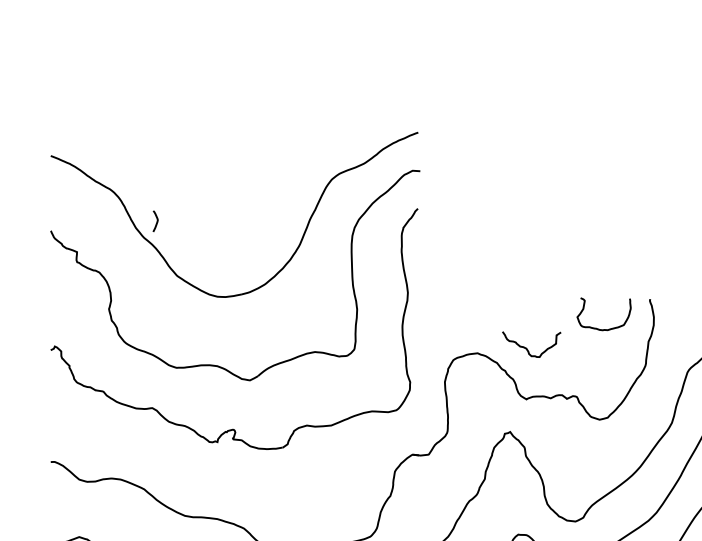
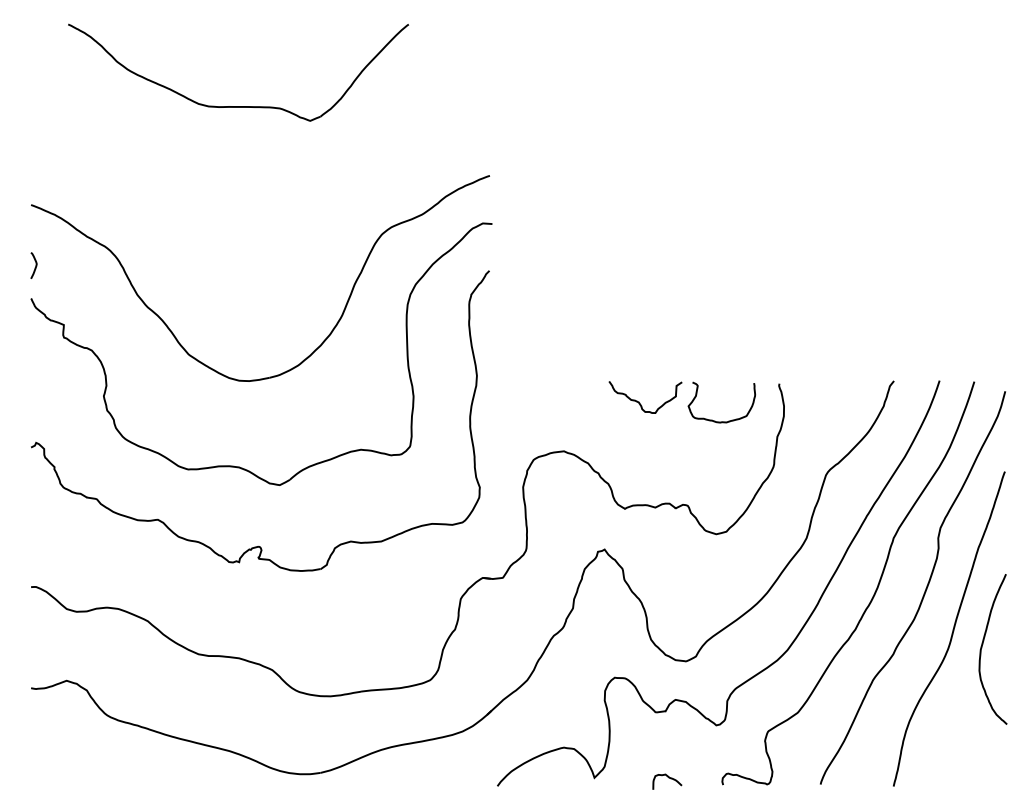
part: (216, 77) -> (238, 106), added
curve: (156, 221) -> (35, 265), moved
curve: (526, 347) -> (639, 401), moved

